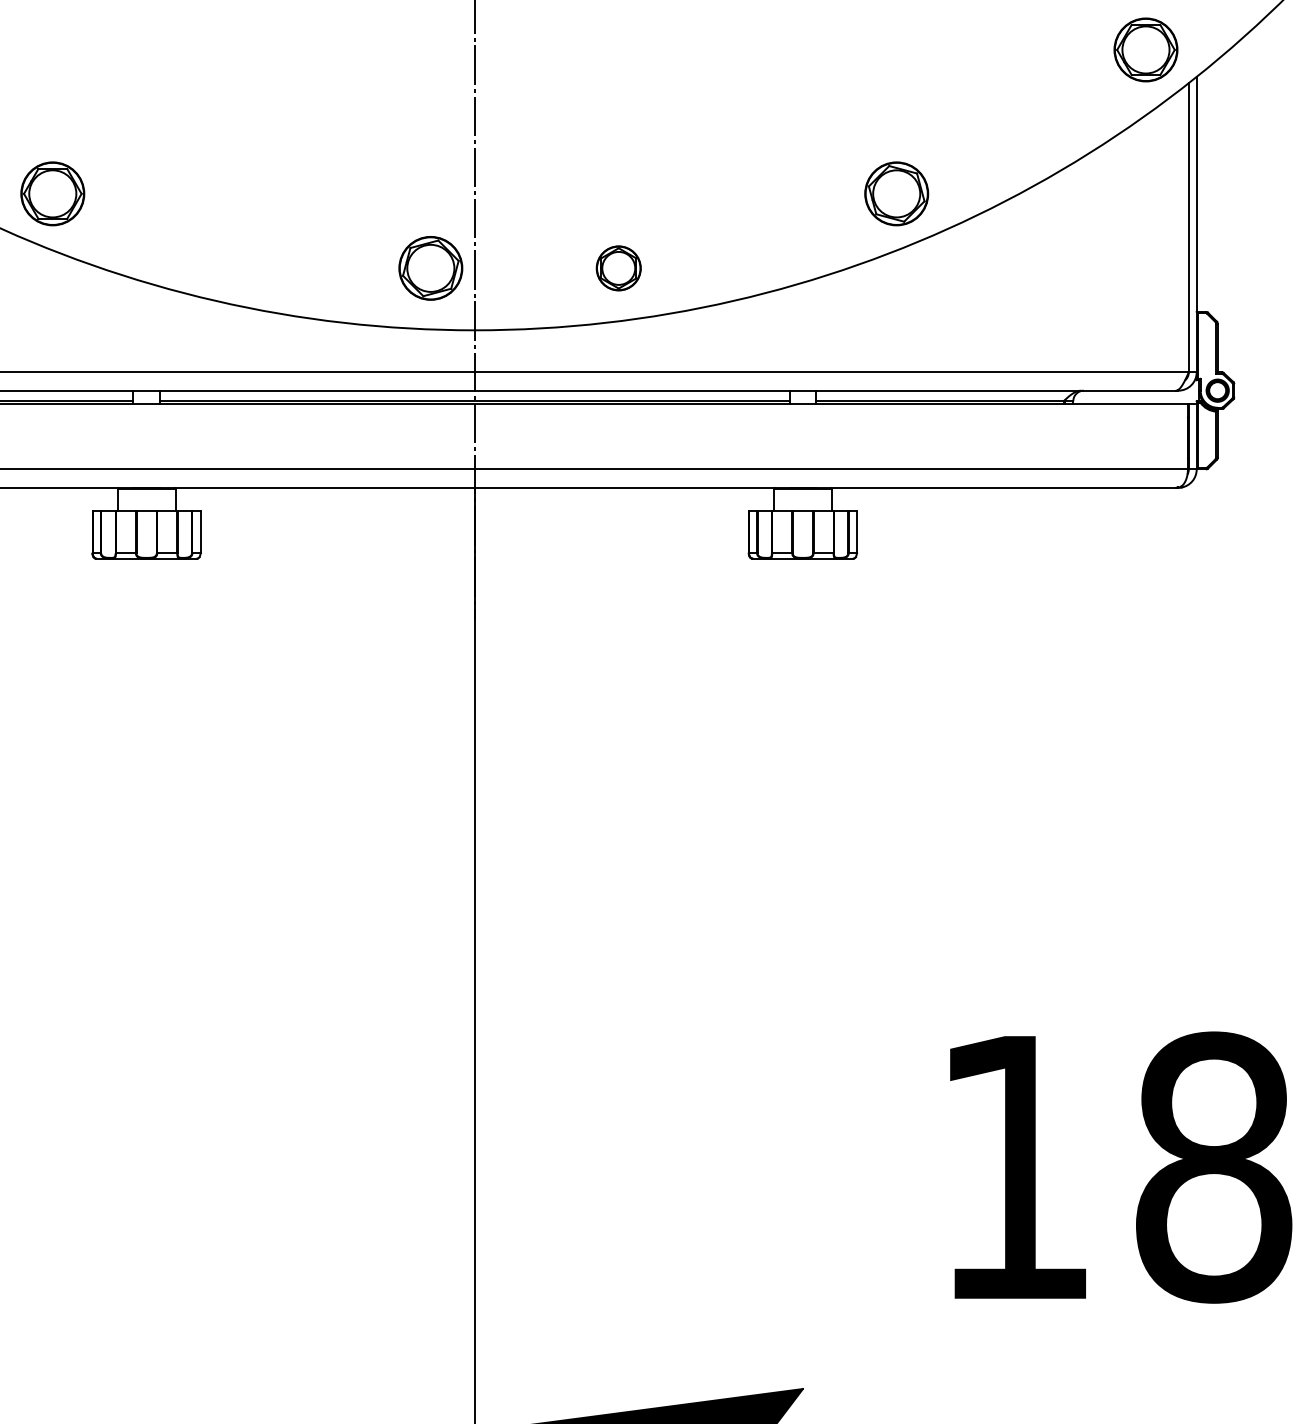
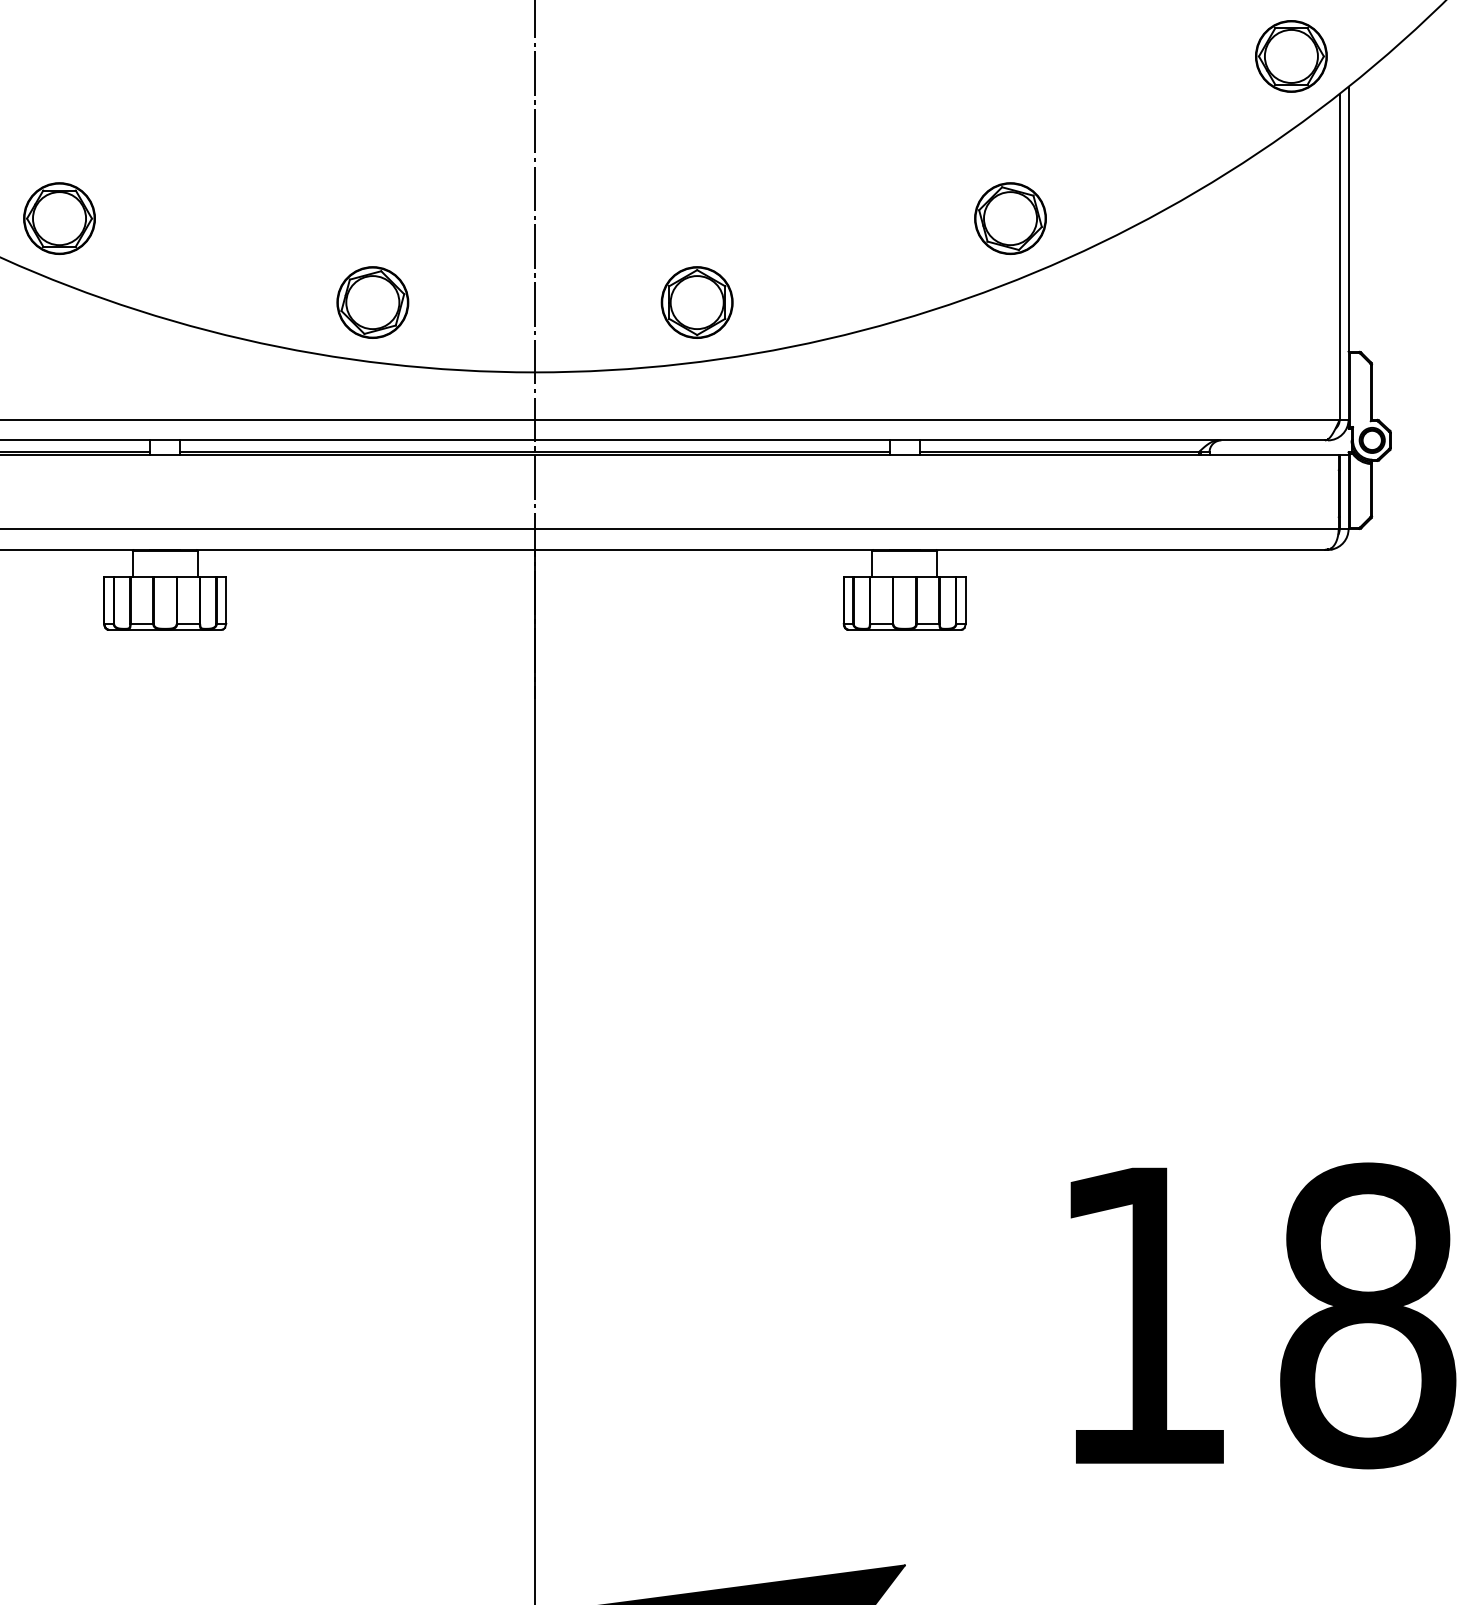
part: (430, 268) -> (372, 302), moved
part: (618, 268) -> (697, 302), size x1.43

